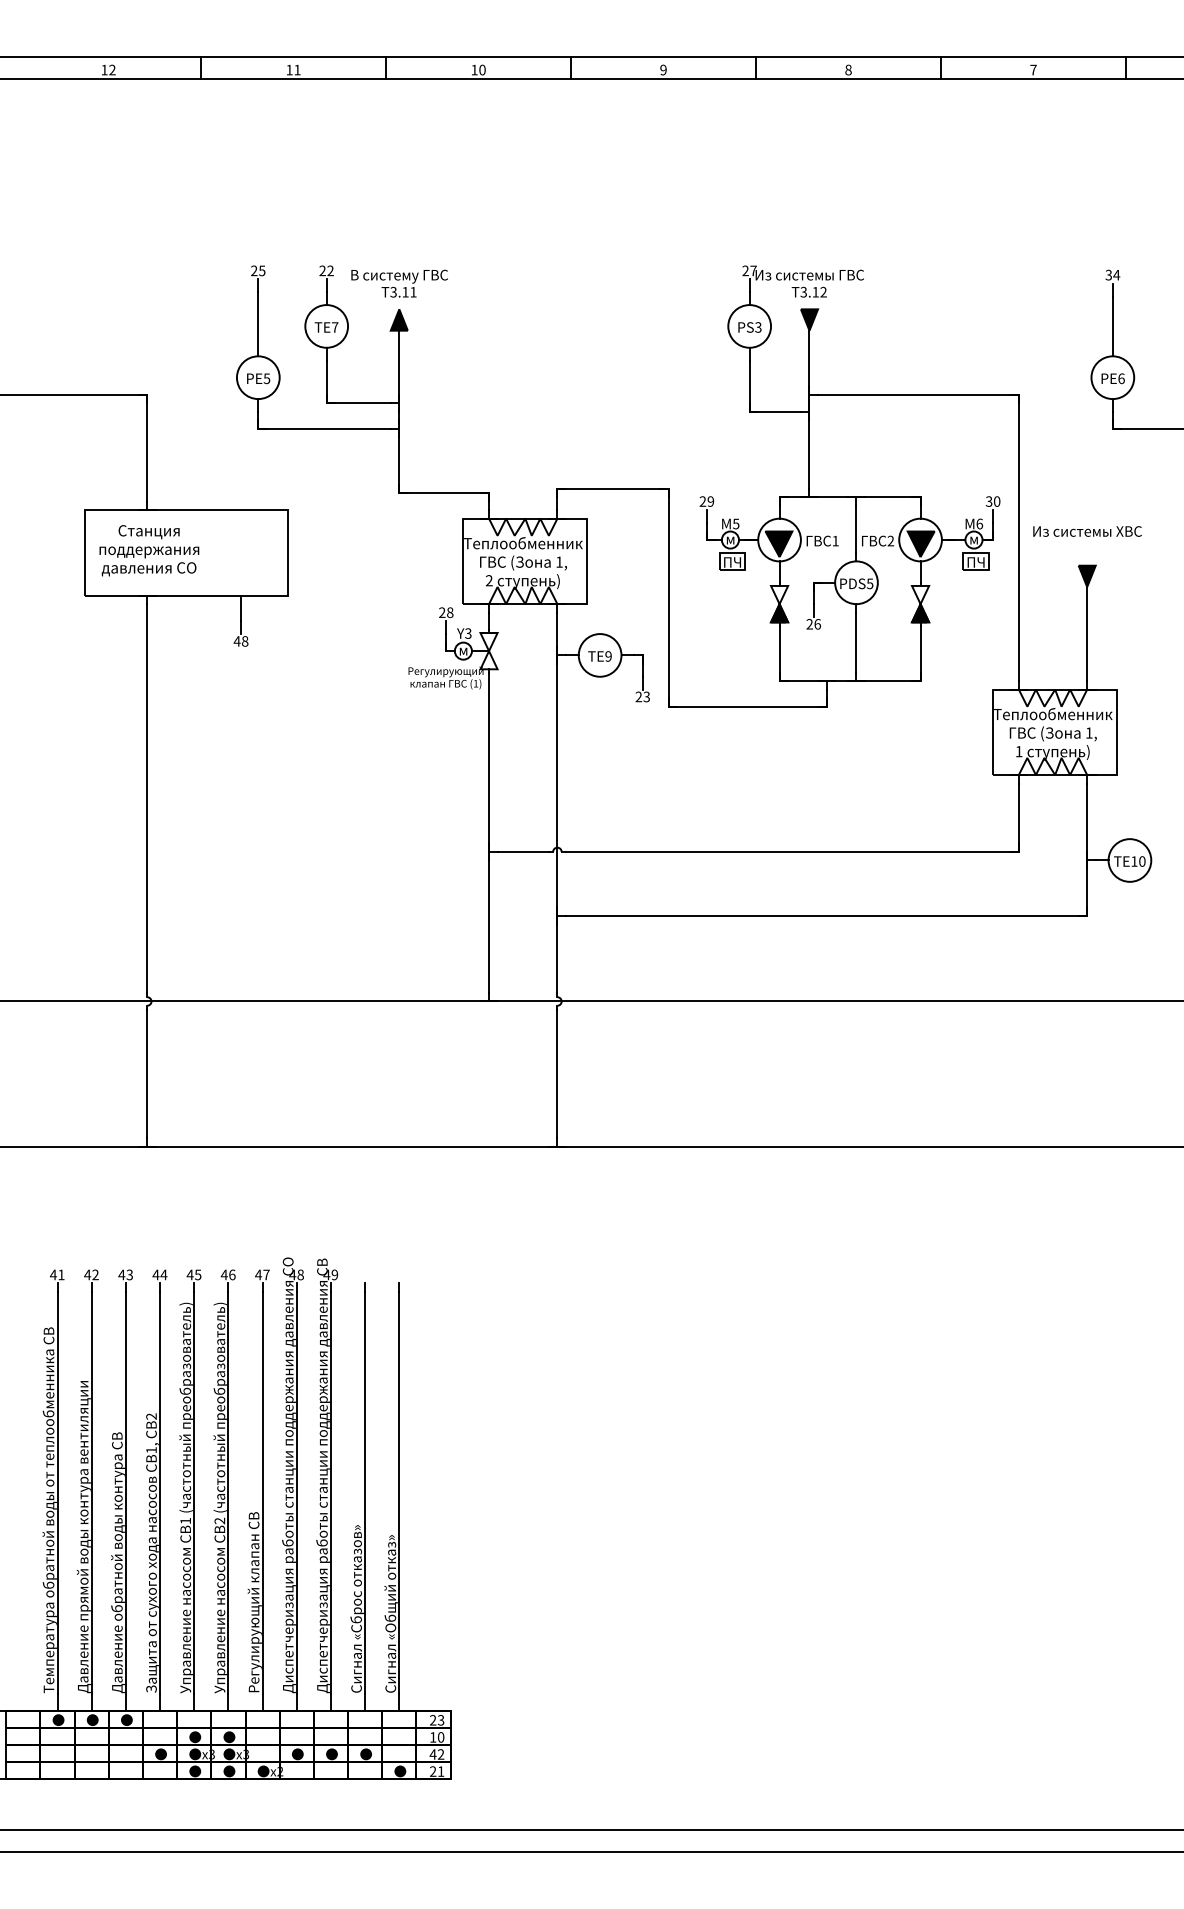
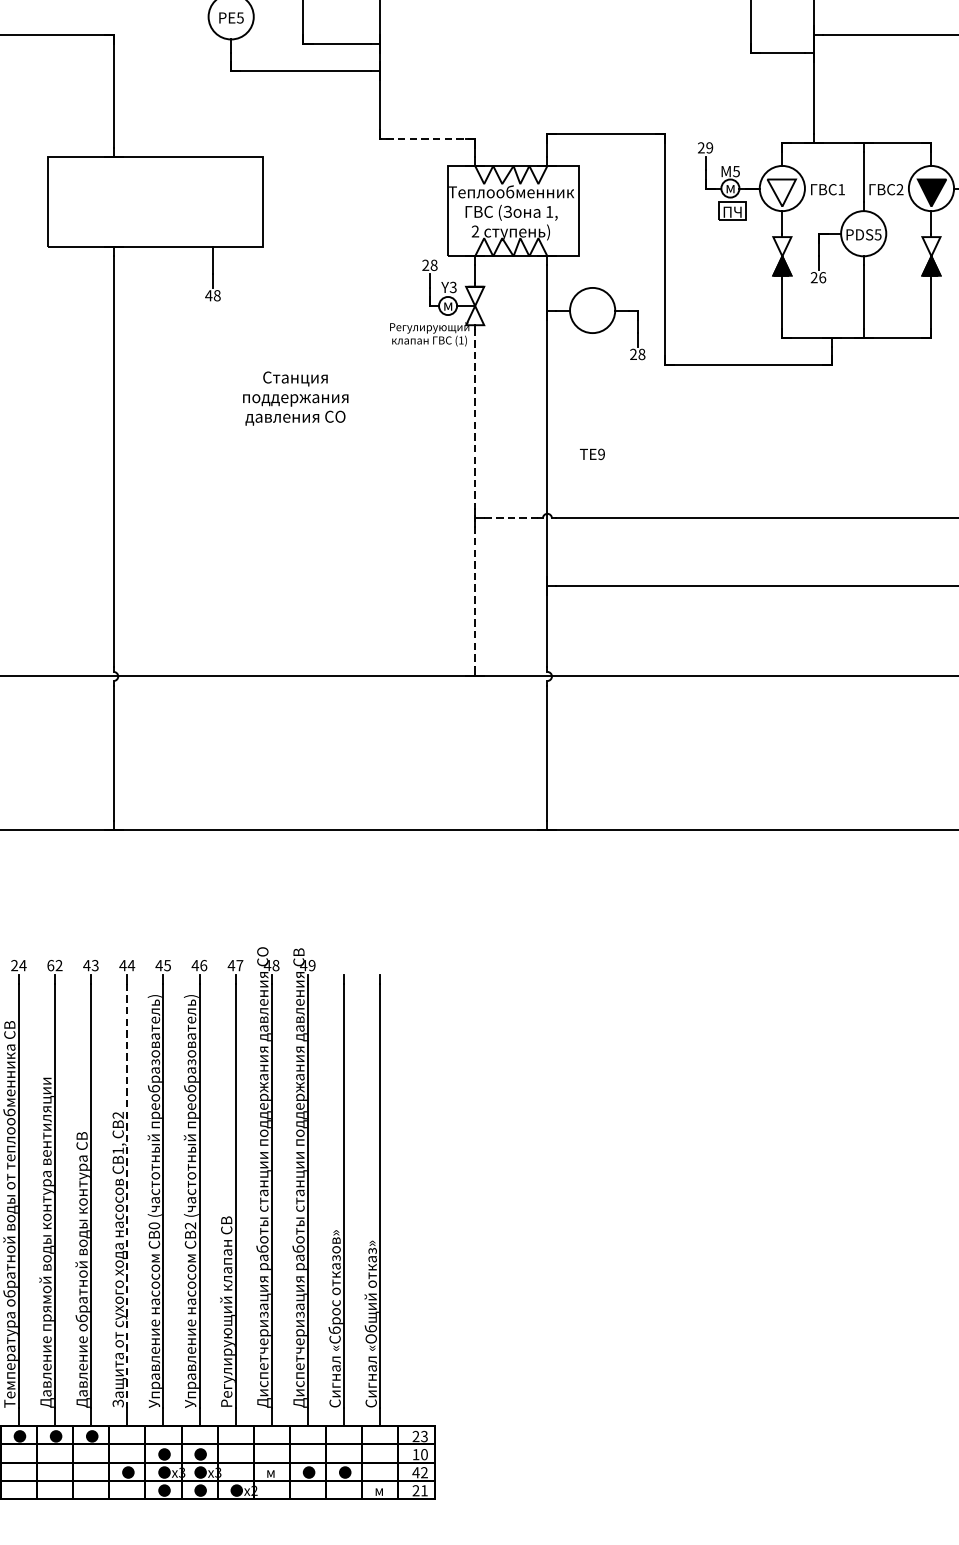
line: (444, 493) -> (428, 139), solid -> dashed
fill: (778, 544) -> (781, 193), removed
text: (149, 550) -> (295, 398), moved
text: (599, 656) -> (591, 454), moved
text: (646, 696) -> (641, 353), 23 -> 28
line: (489, 833) -> (475, 498), solid -> dashed
line: (523, 851) -> (511, 517), solid -> dashed
text: (57, 1274) -> (18, 965), 41 -> 24
text: (87, 1274) -> (50, 965), 42 -> 62
line: (160, 1492) -> (127, 1195), solid -> dashed
text: (185, 1520) -> (154, 1225), 1 -> 0
text: (297, 1754) -> (272, 1472), ● -> м
text: (400, 1771) -> (381, 1490), ● -> м

